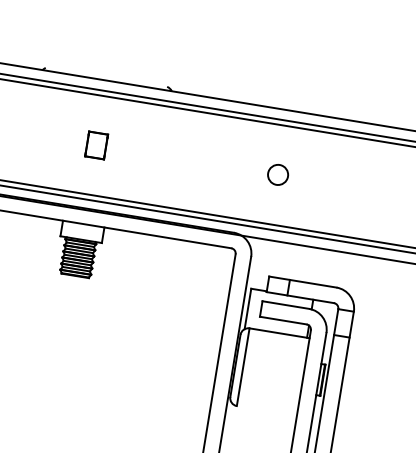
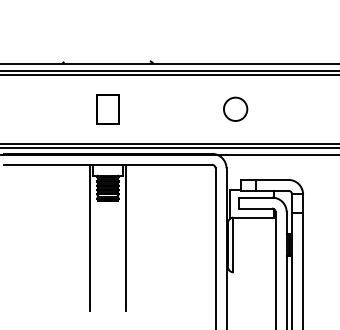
part: (95, 145) -> (107, 109), size x1.67
circle: (277, 173) -> (235, 108), size x1.67
line: (40, 323) -> (89, 237), added
line: (93, 331) -> (126, 237), added

